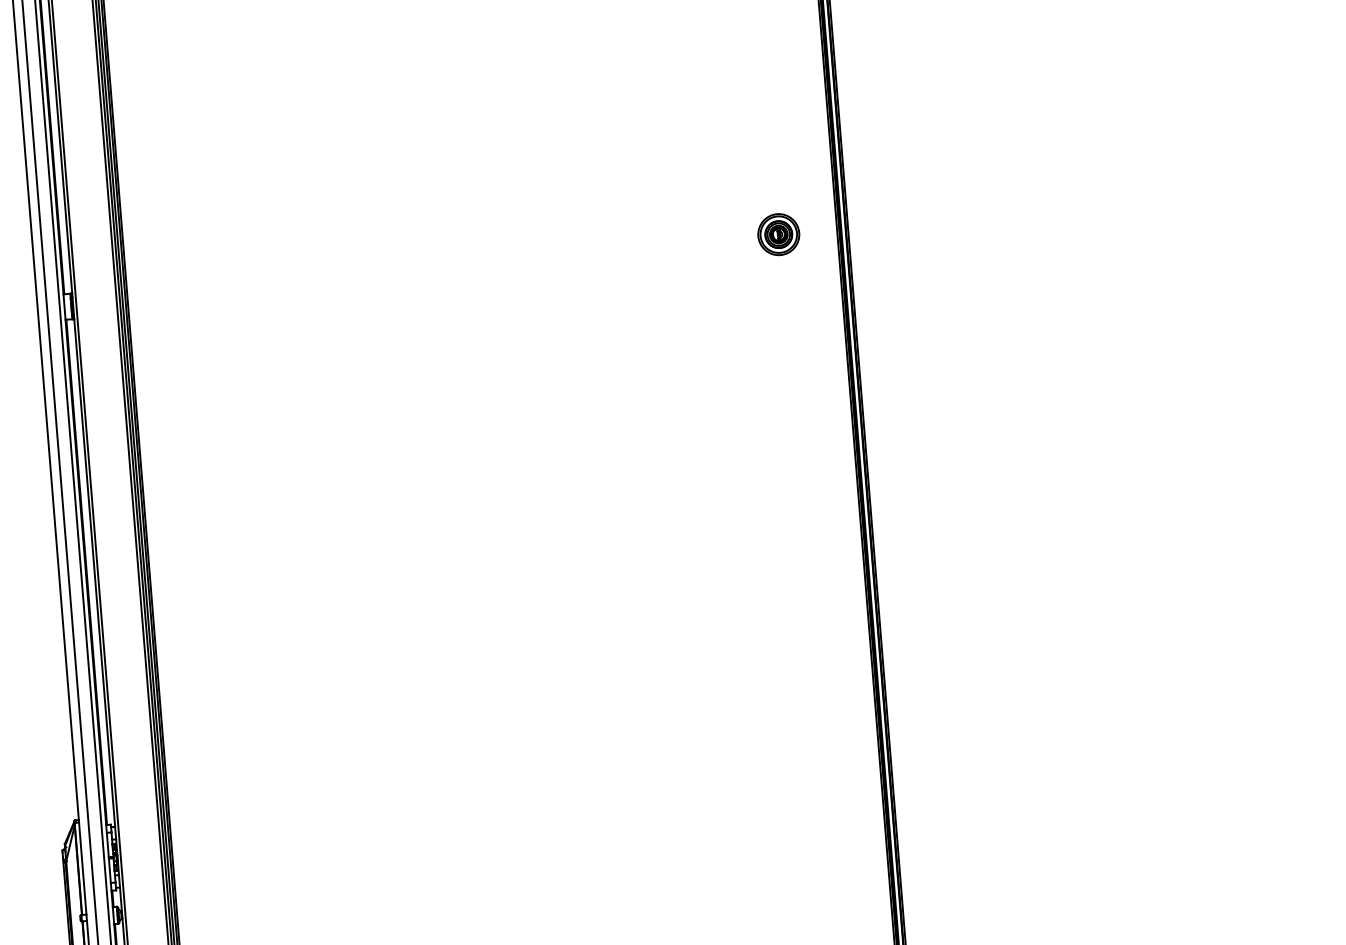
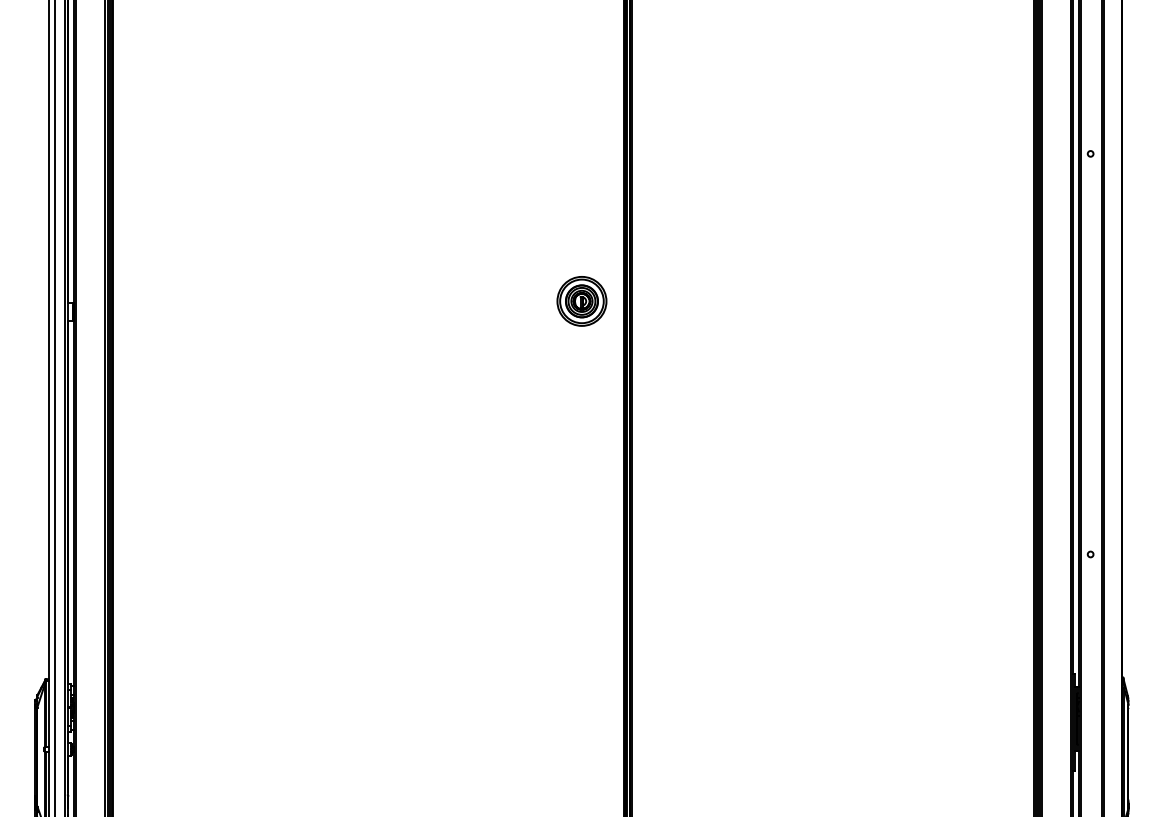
part: (778, 234) -> (581, 301), size x1.67

